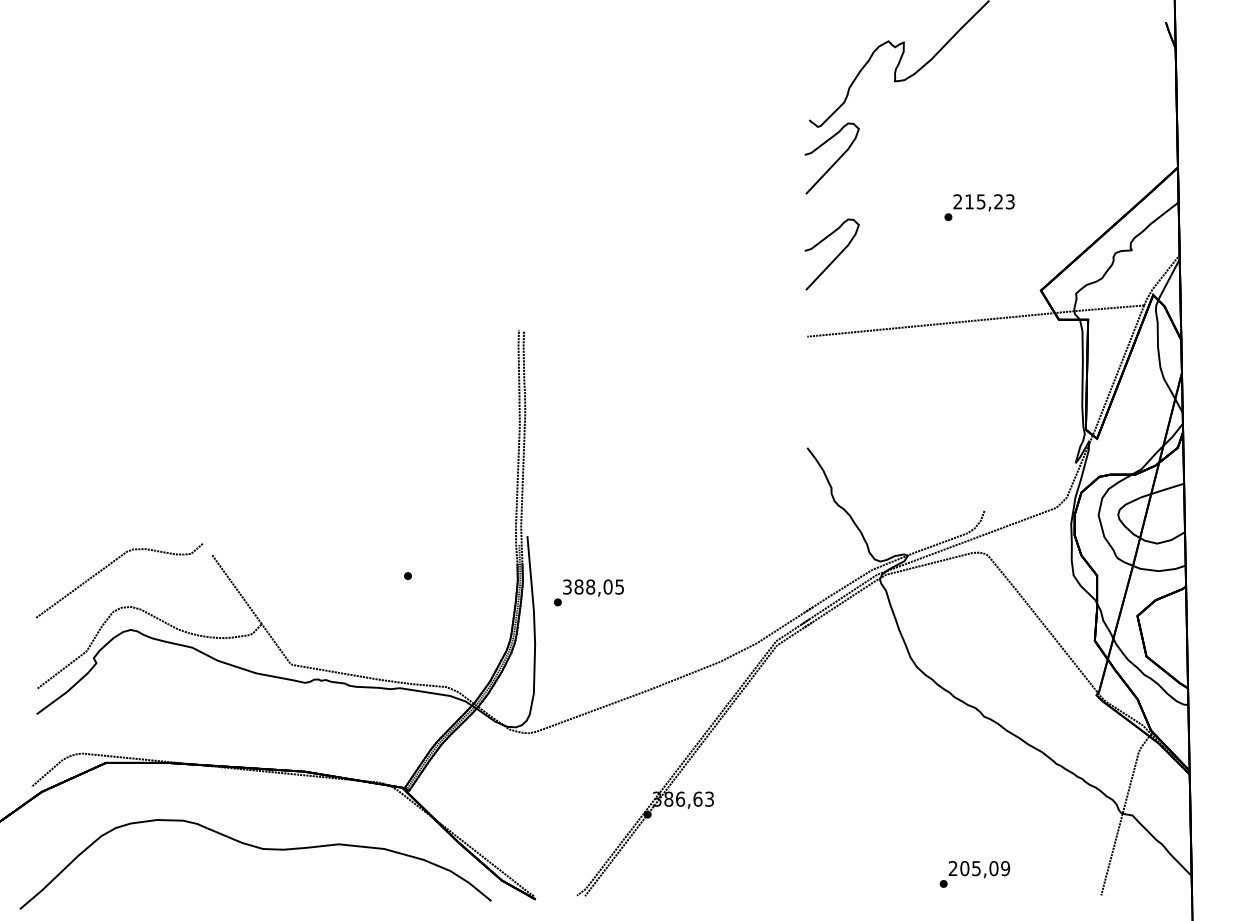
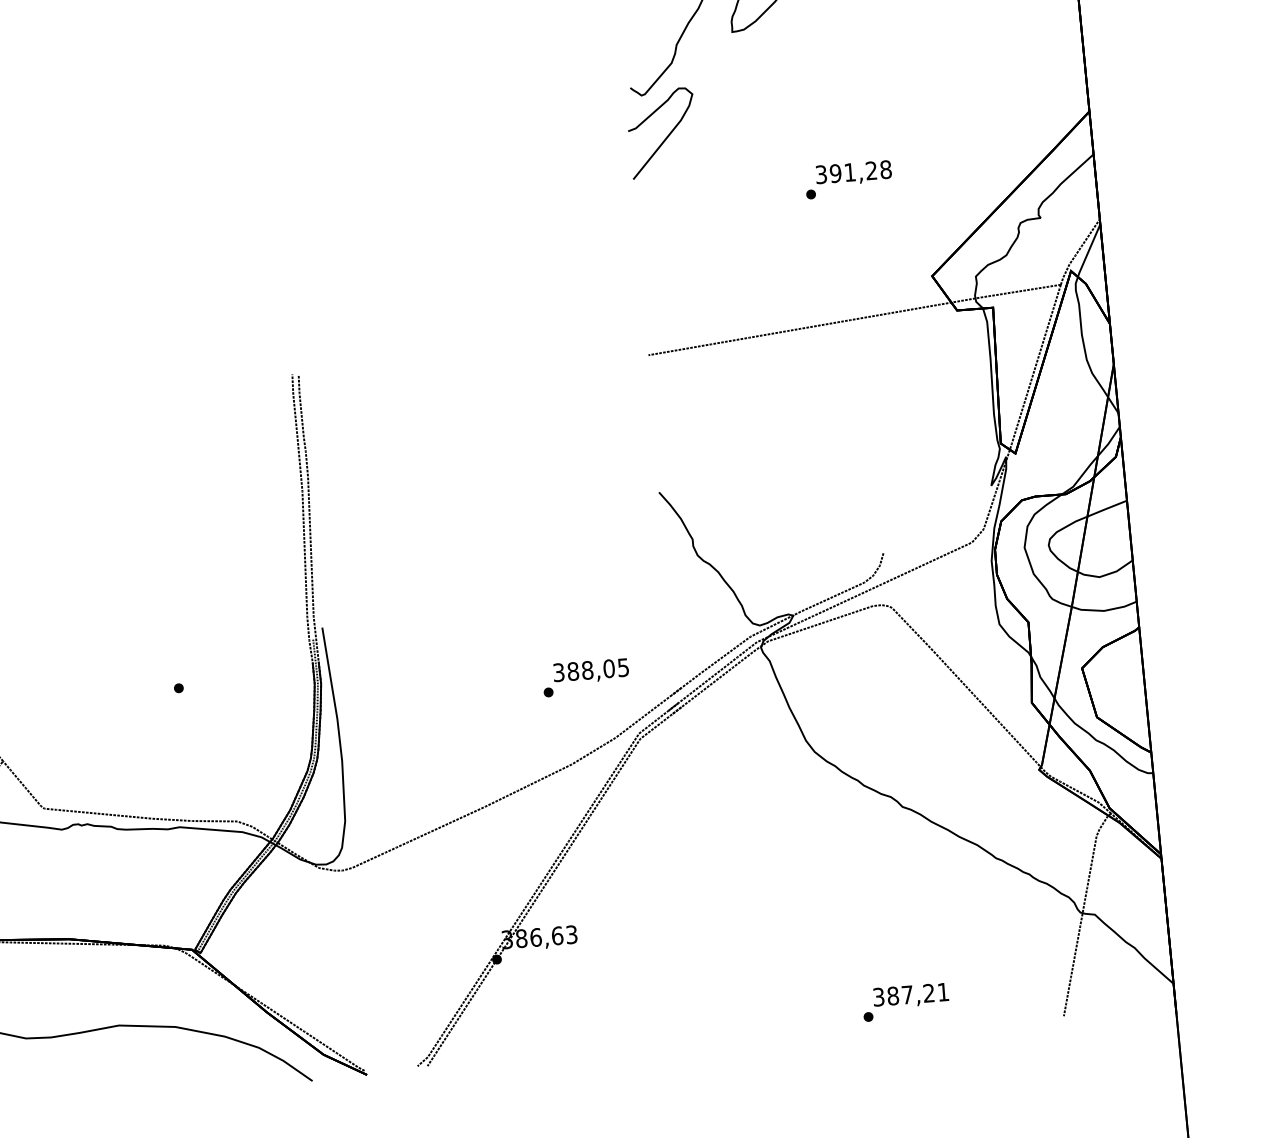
text: (983, 201) -> (852, 171), 215,23 -> 391,28
curve: (835, 257) -> (675, 254), removed
text: (588, 592) -> (585, 677), moved
text: (979, 868) -> (911, 994), 205,09 -> 387,21

